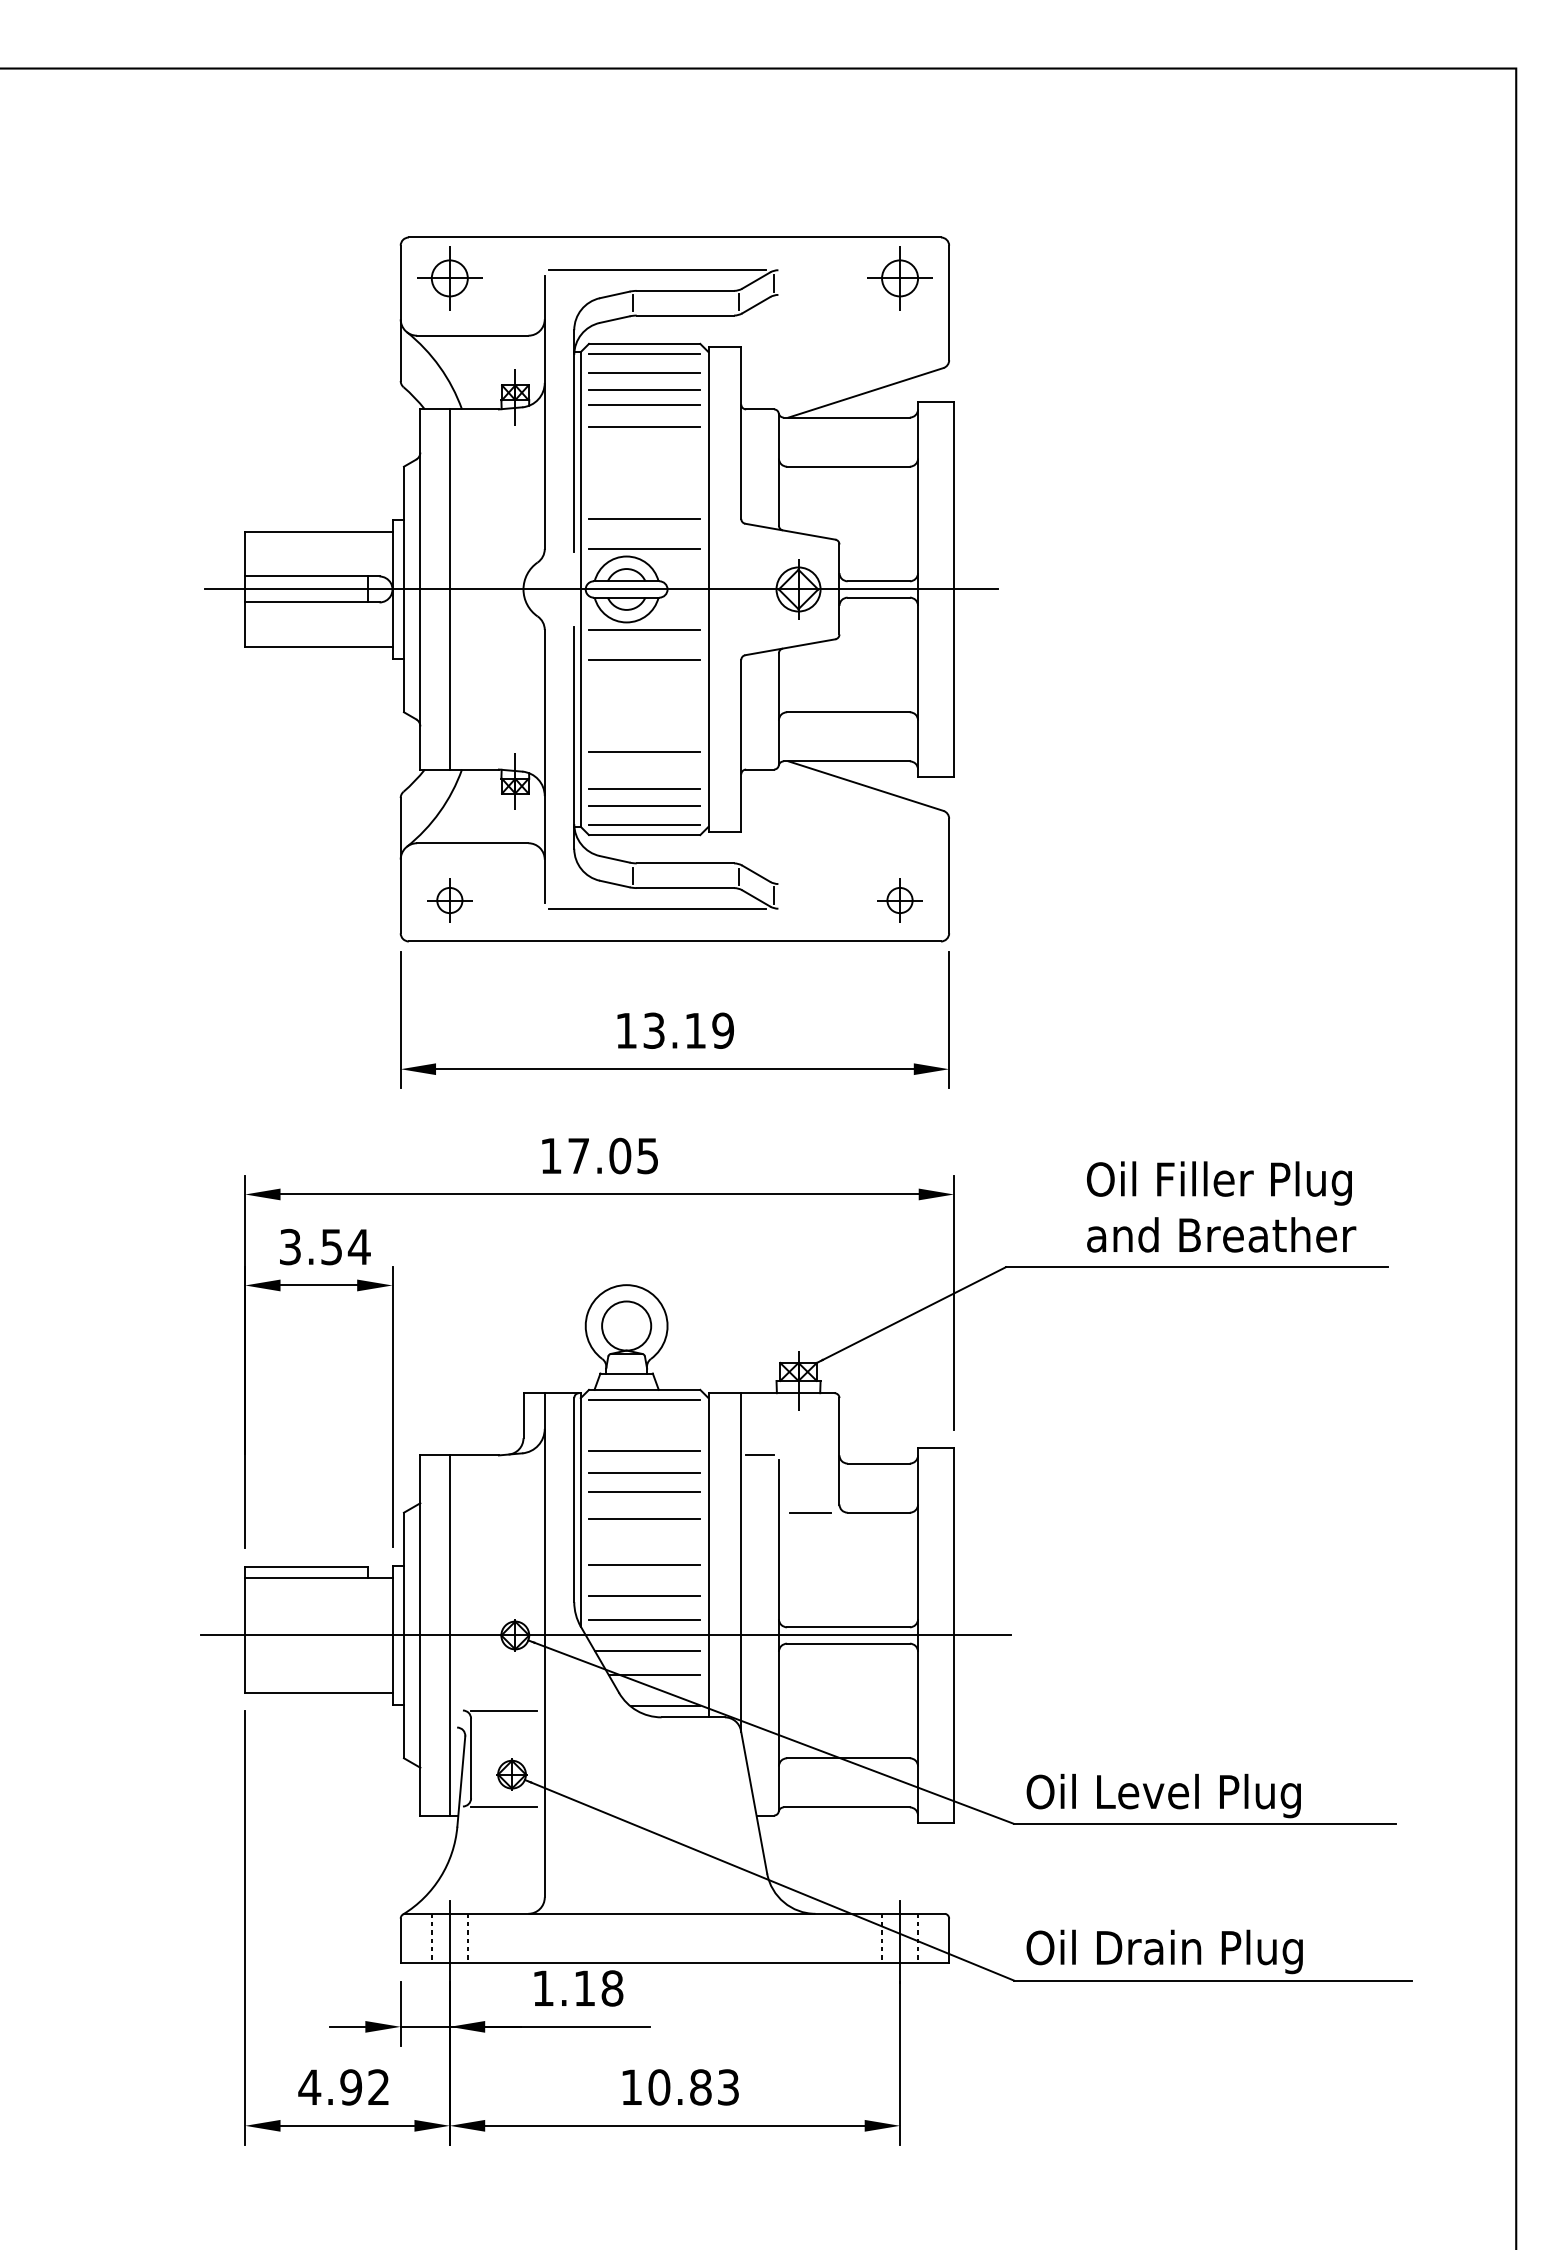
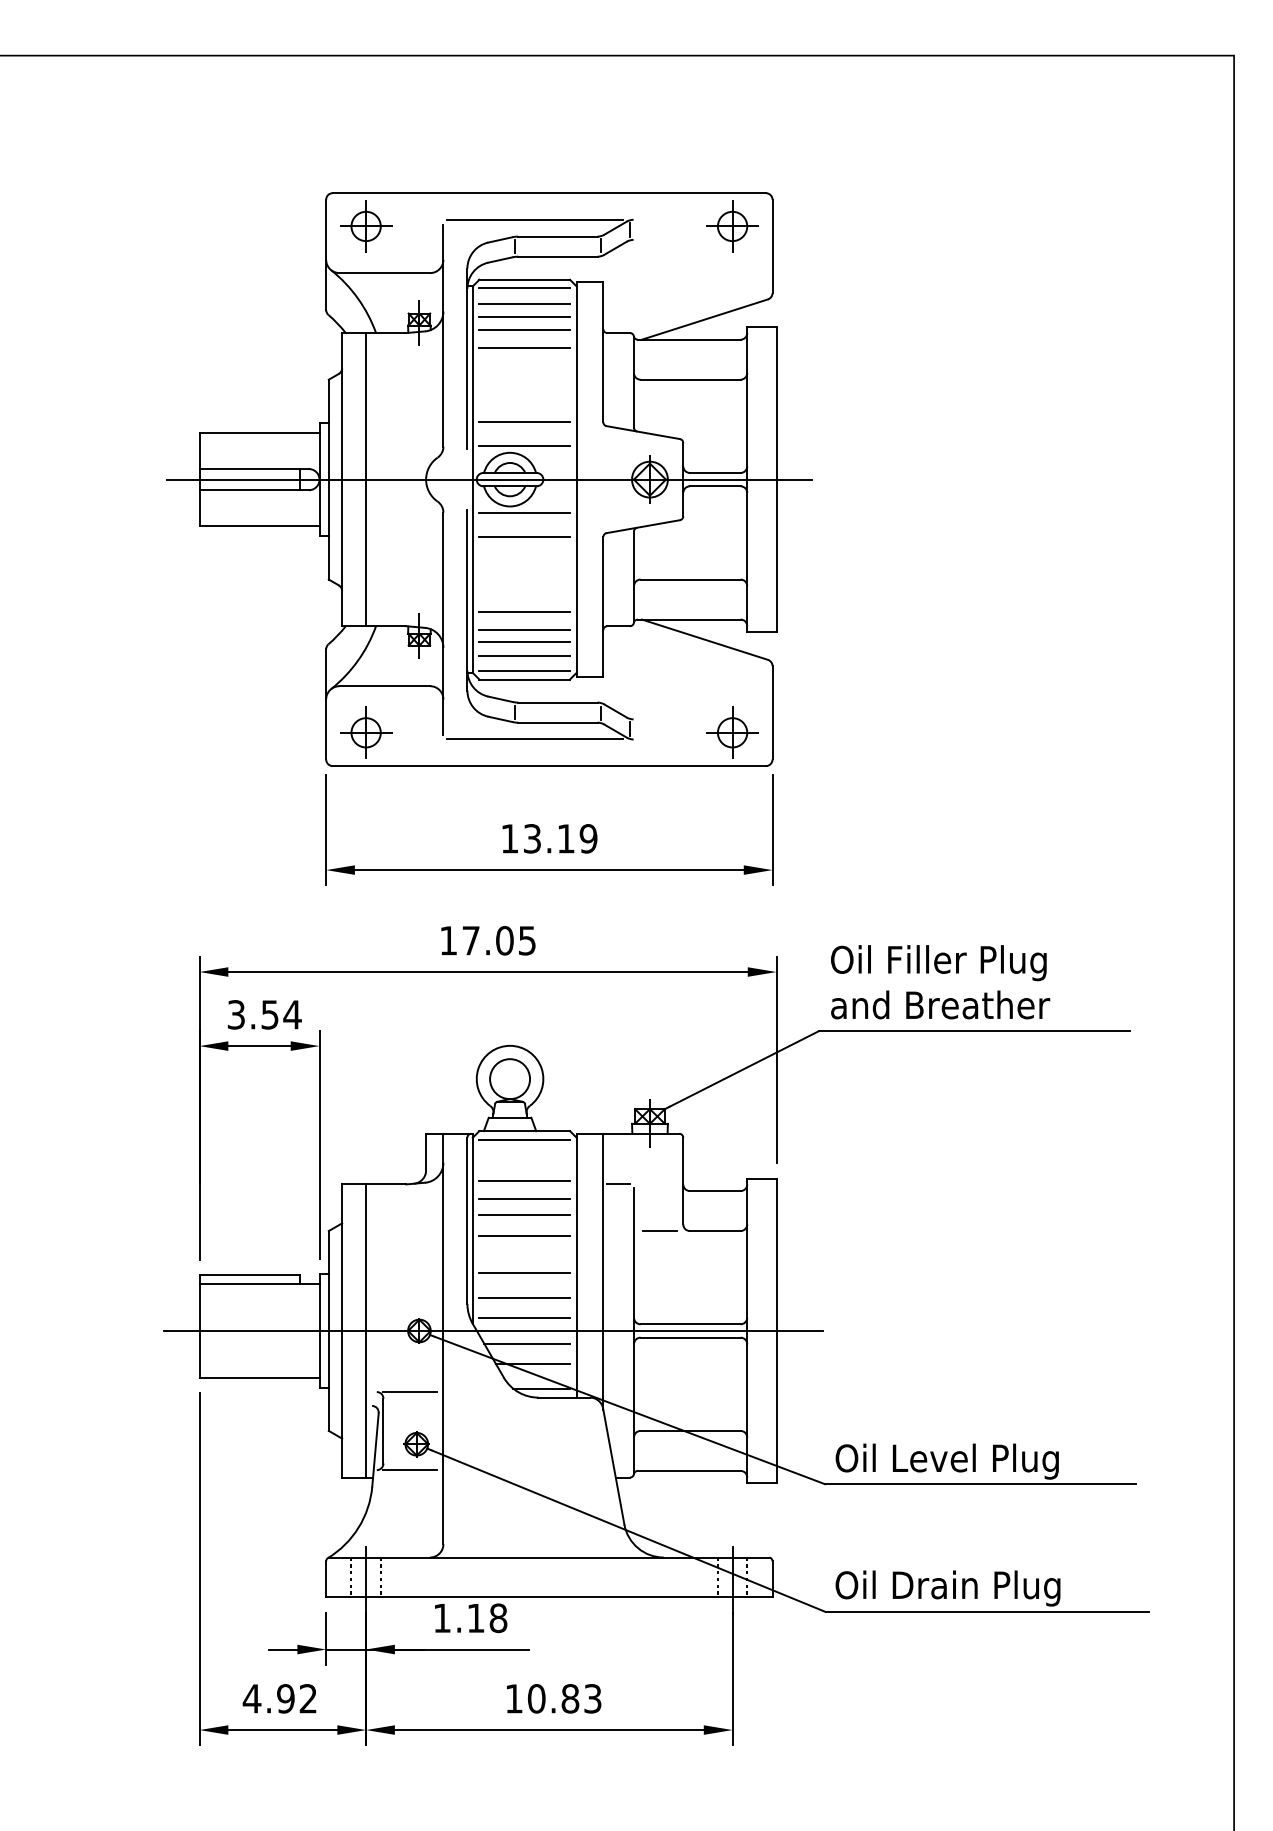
line: (644, 773) -> (524, 629), added
part: (449, 900) -> (365, 732), size x1.43
part: (899, 900) -> (732, 732), size x1.43
text: (1221, 1206) -> (940, 981), moved

